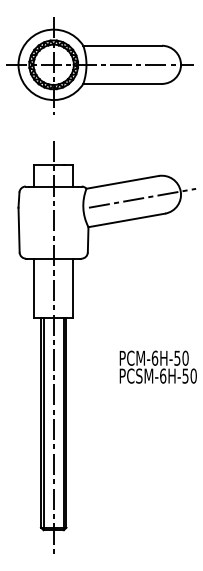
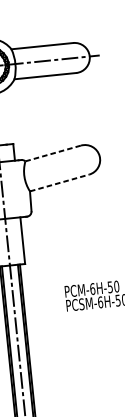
line: (122, 182) -> (53, 153), solid -> dashed
line: (142, 197) -> (70, 163), removed
line: (126, 220) -> (59, 183), solid -> dashed

